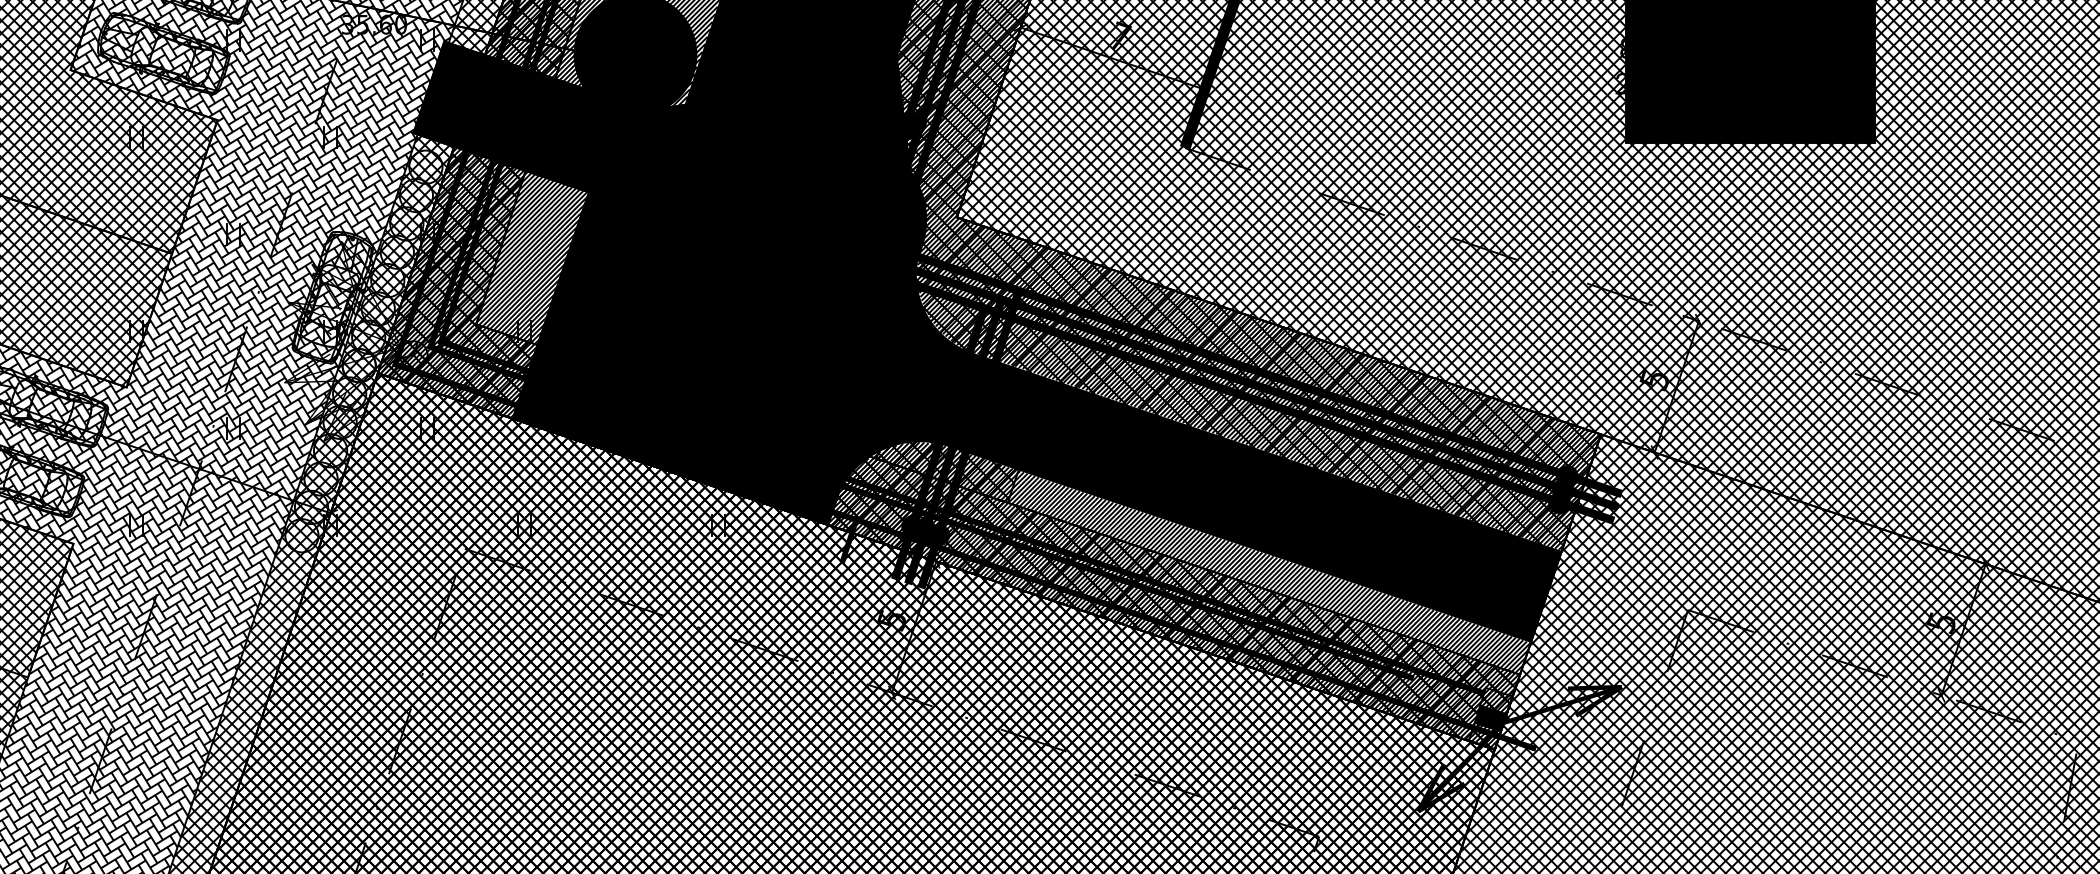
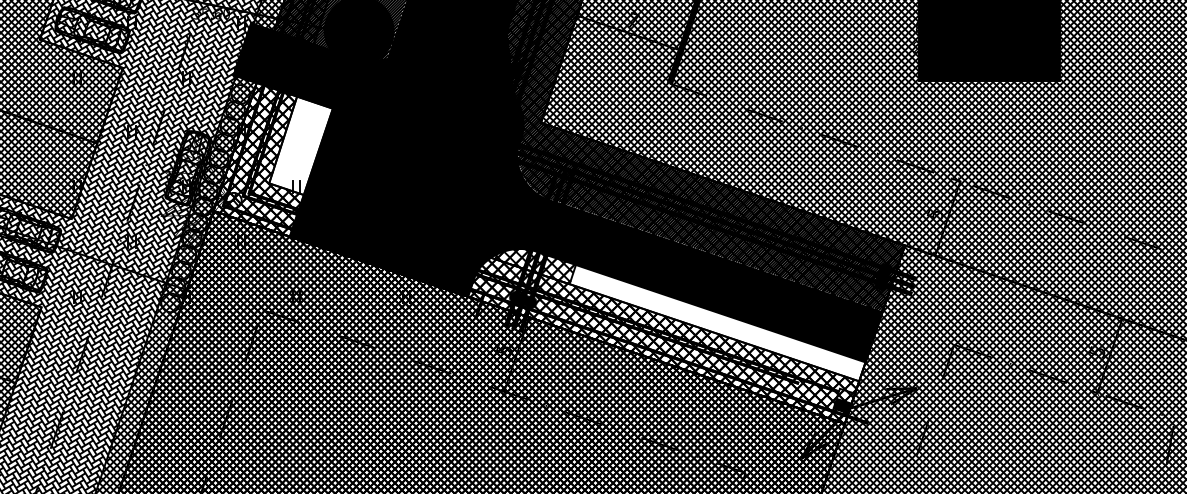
hatch: (482, 282) -> (272, 159), removed
hatch: (1179, 595) -> (666, 336), removed

